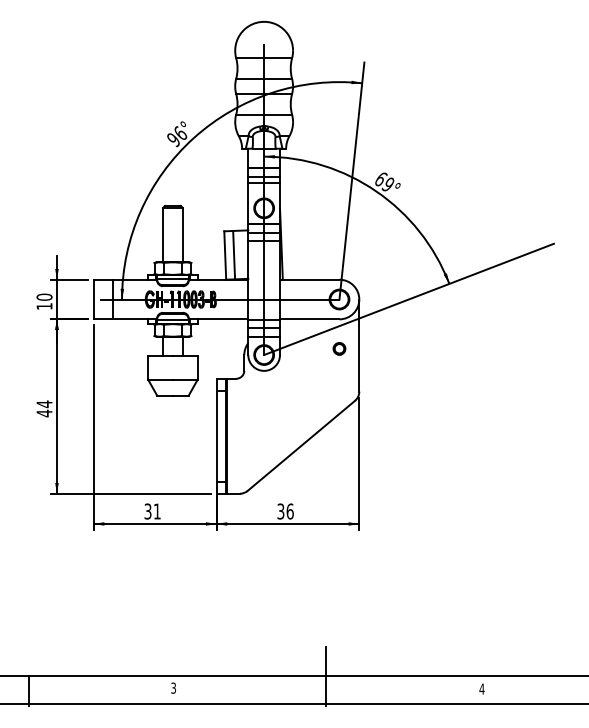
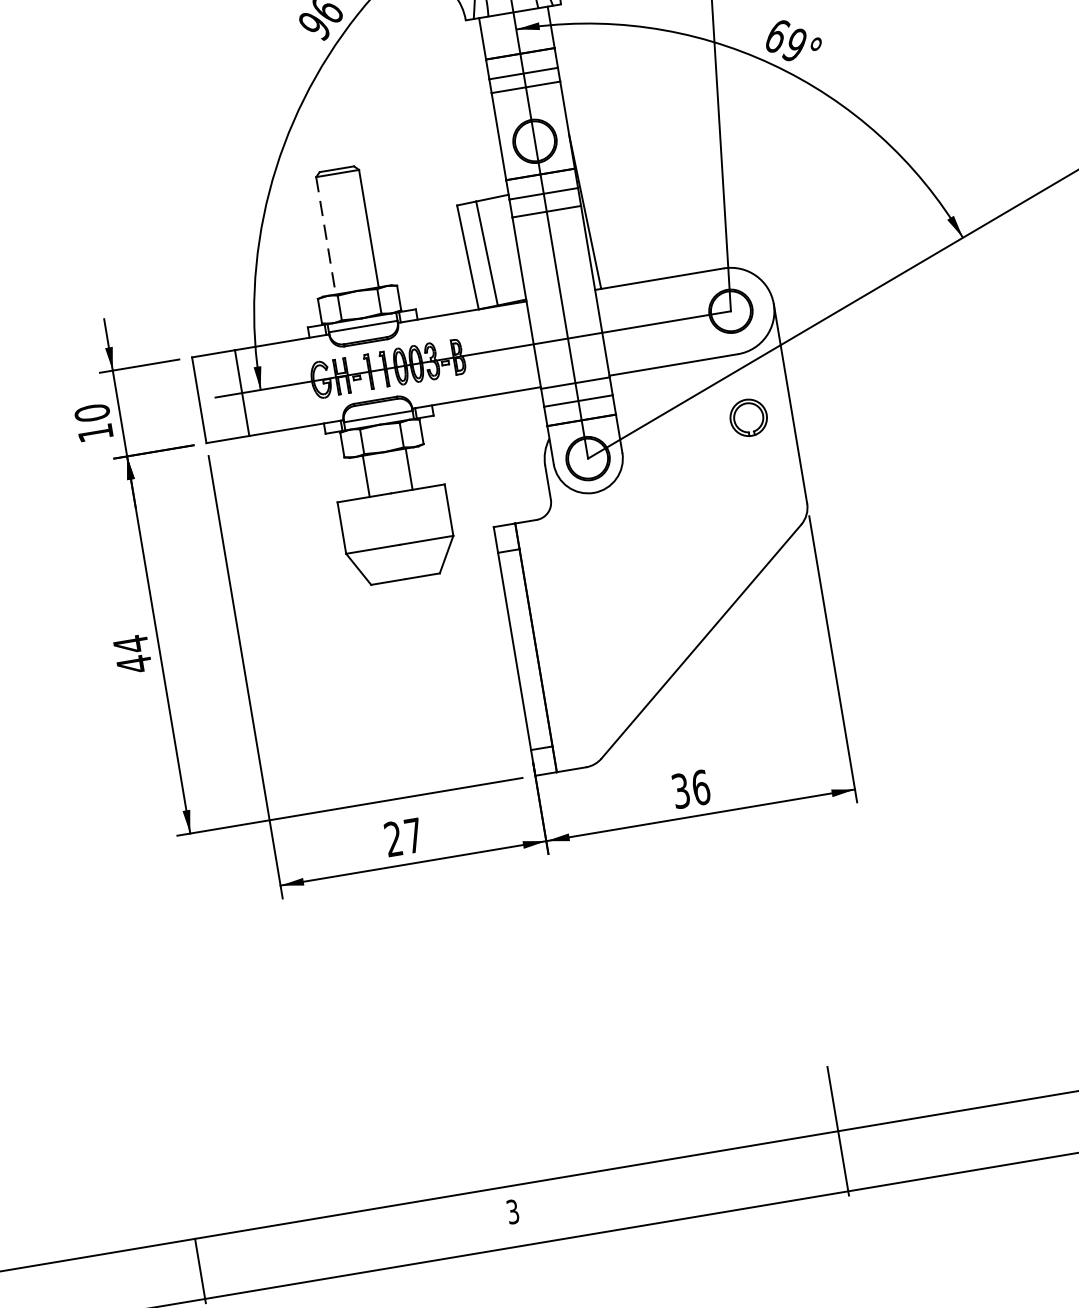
line: (163, 235) -> (327, 236), solid -> dashed
part: (339, 348) -> (748, 417), size x1.4
text: (152, 511) -> (403, 837), 31 -> 27

